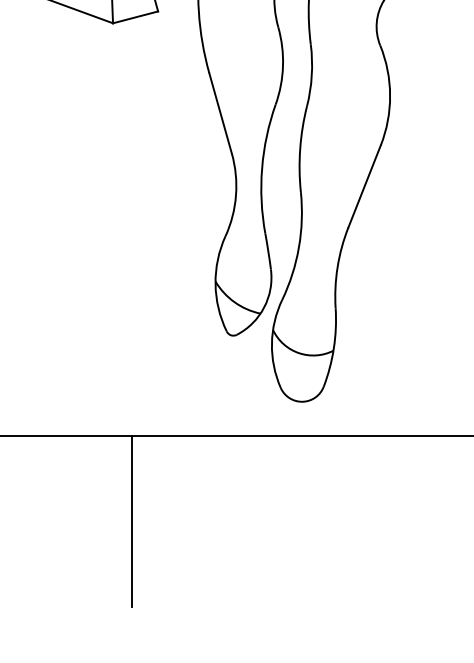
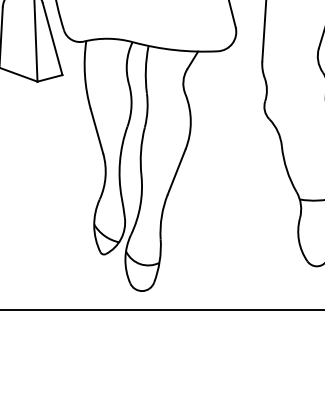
line: (132, 521) -> (48, 357), removed

